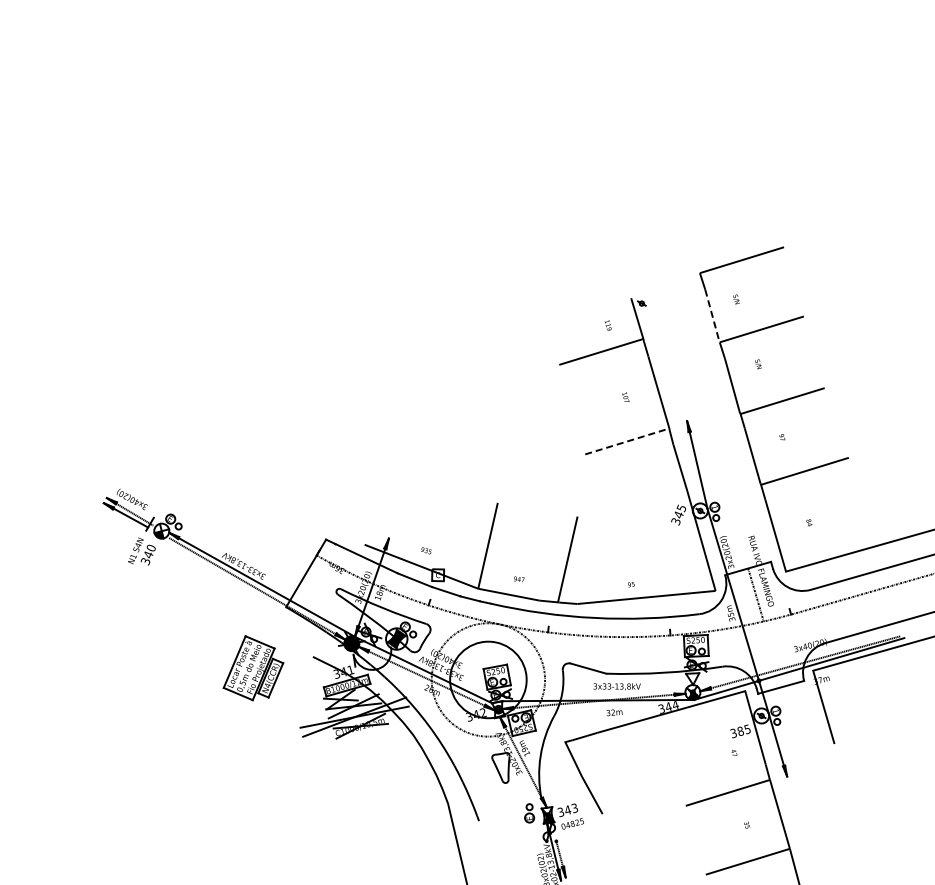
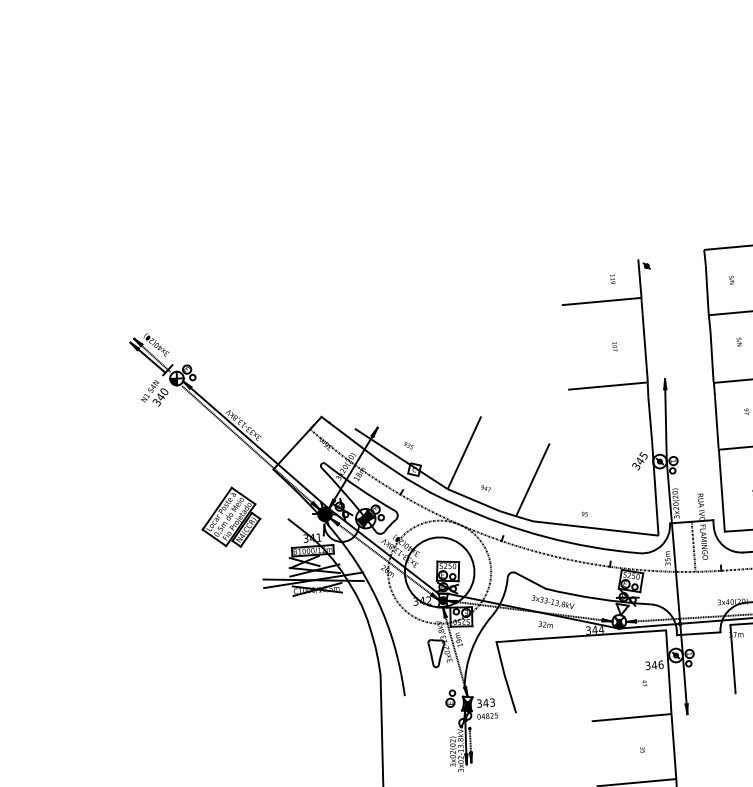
line: (712, 316) -> (707, 290), dashed -> solid
line: (627, 441) -> (608, 386), dashed -> solid
text: (743, 729) -> (657, 664), 385 -> 346

